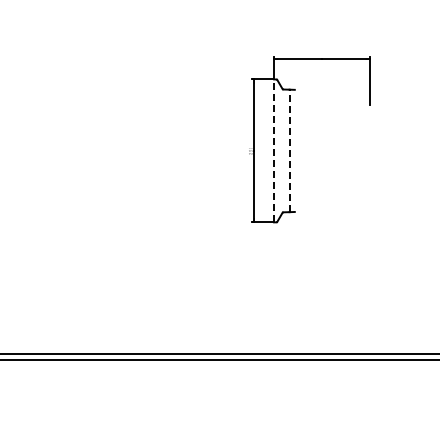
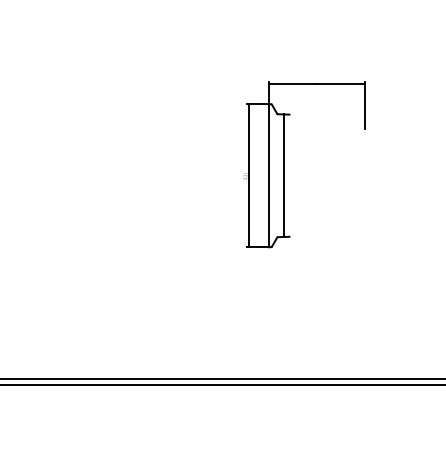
line: (273, 150) -> (268, 175), dashed -> solid
line: (289, 150) -> (284, 175), dashed -> solid

